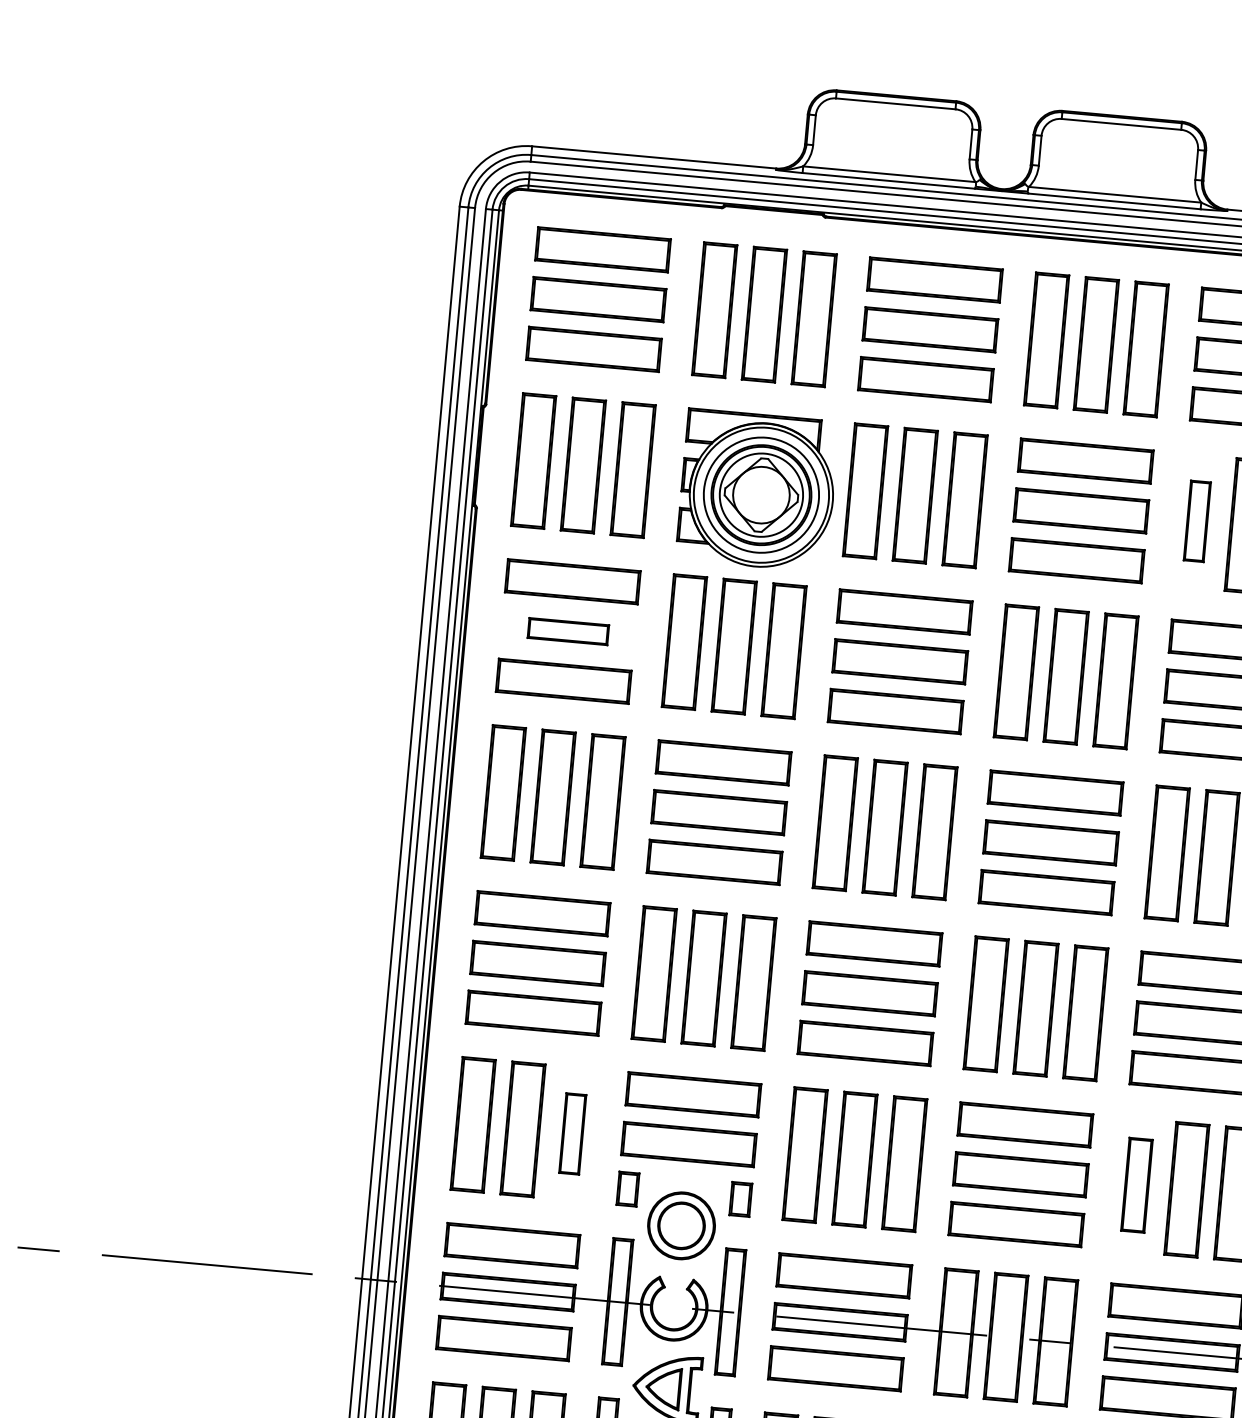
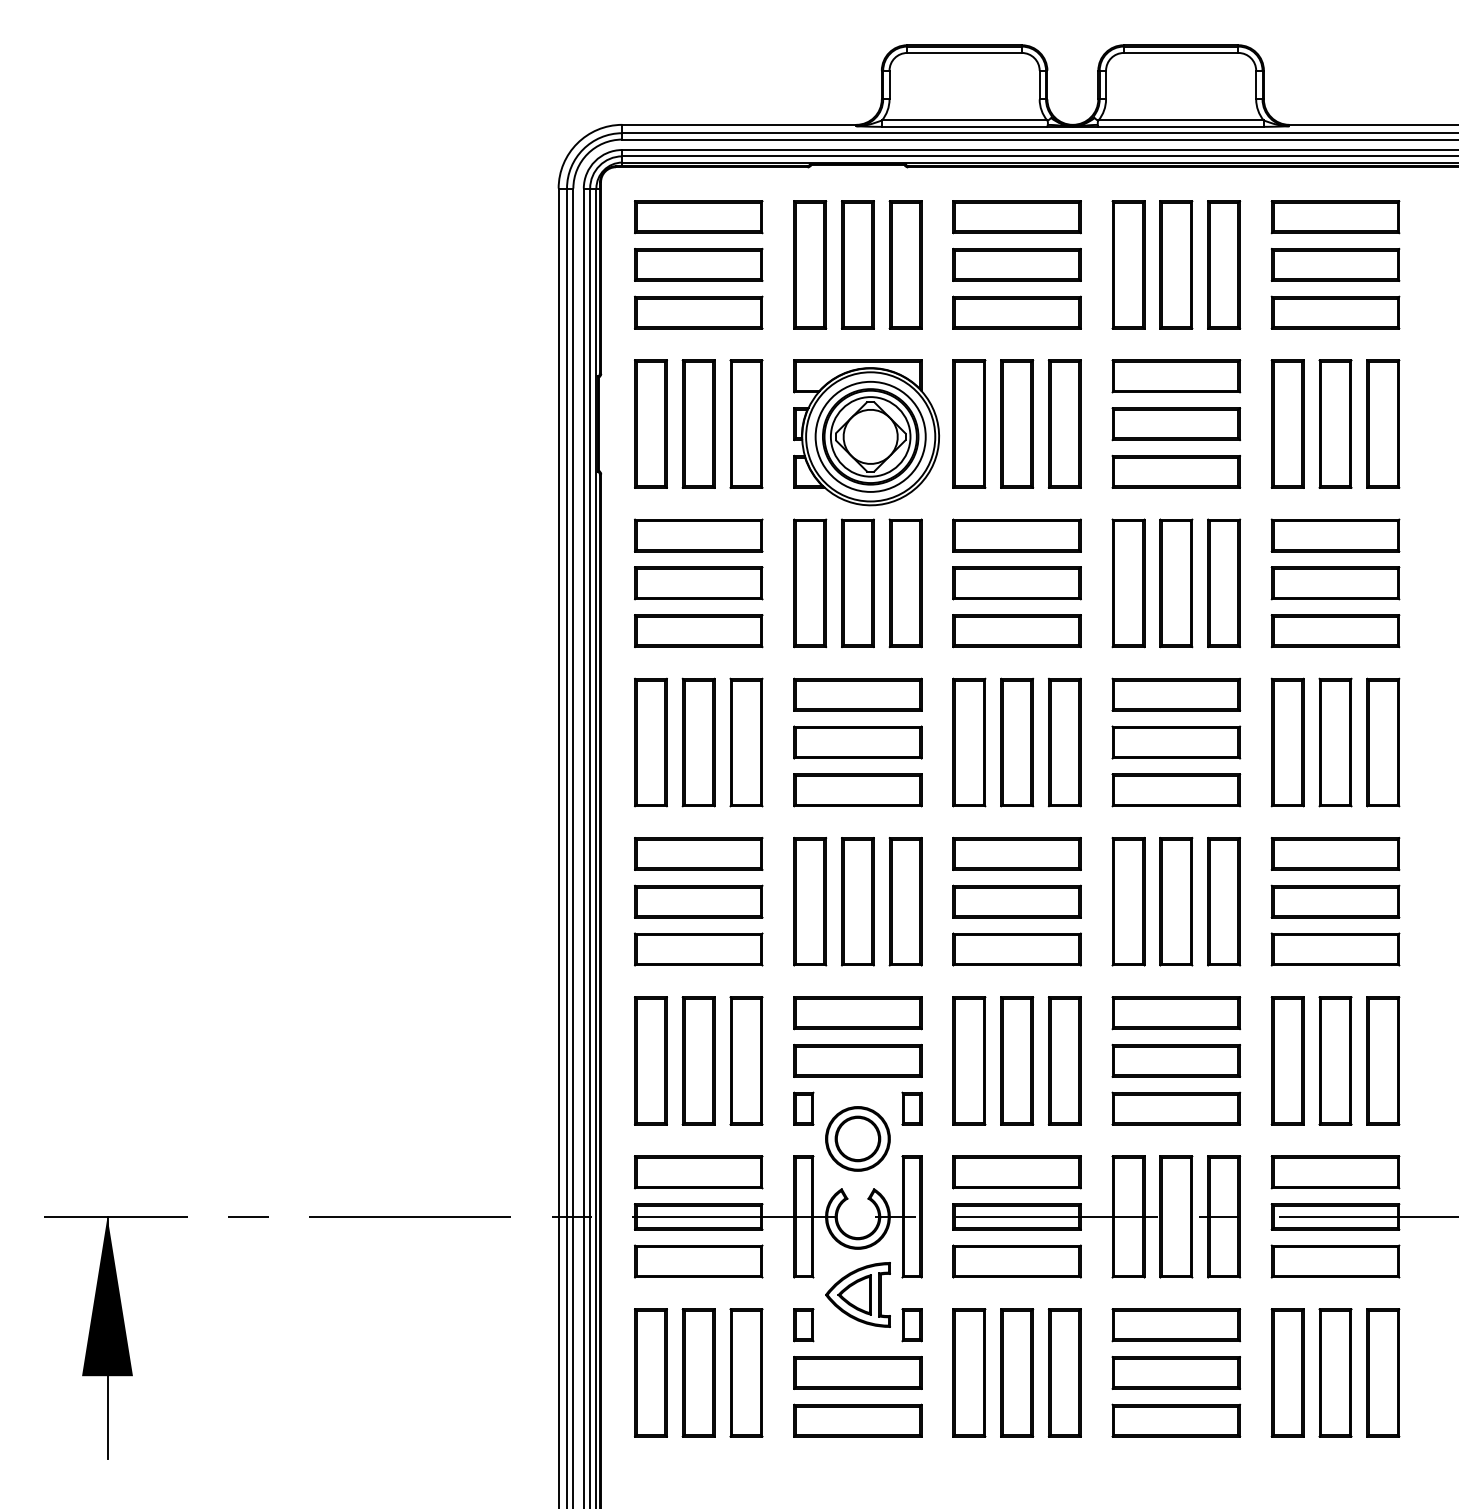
part: (1197, 520) -> (1287, 423), size x1.67
part: (568, 631) -> (698, 583), size x1.67
part: (572, 1133) -> (746, 1060), size x1.67
part: (1136, 1184) -> (1287, 1060), size x1.43

